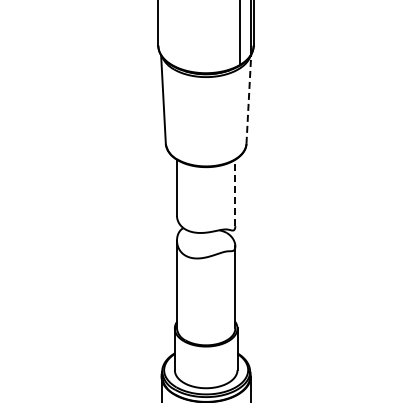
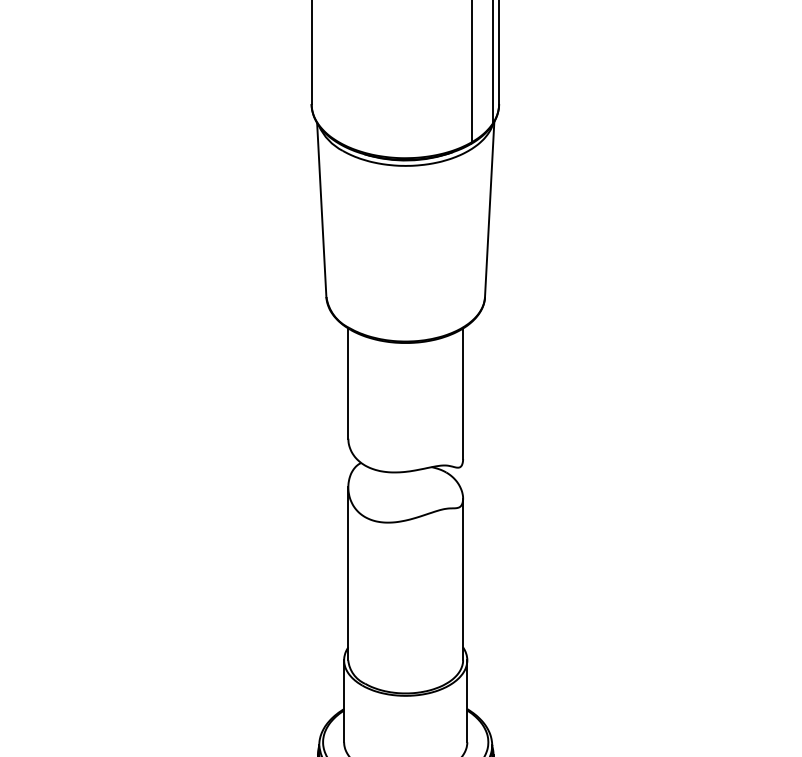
line: (248, 99) -> (488, 209), dashed -> solid
line: (235, 192) -> (463, 392), dashed -> solid

